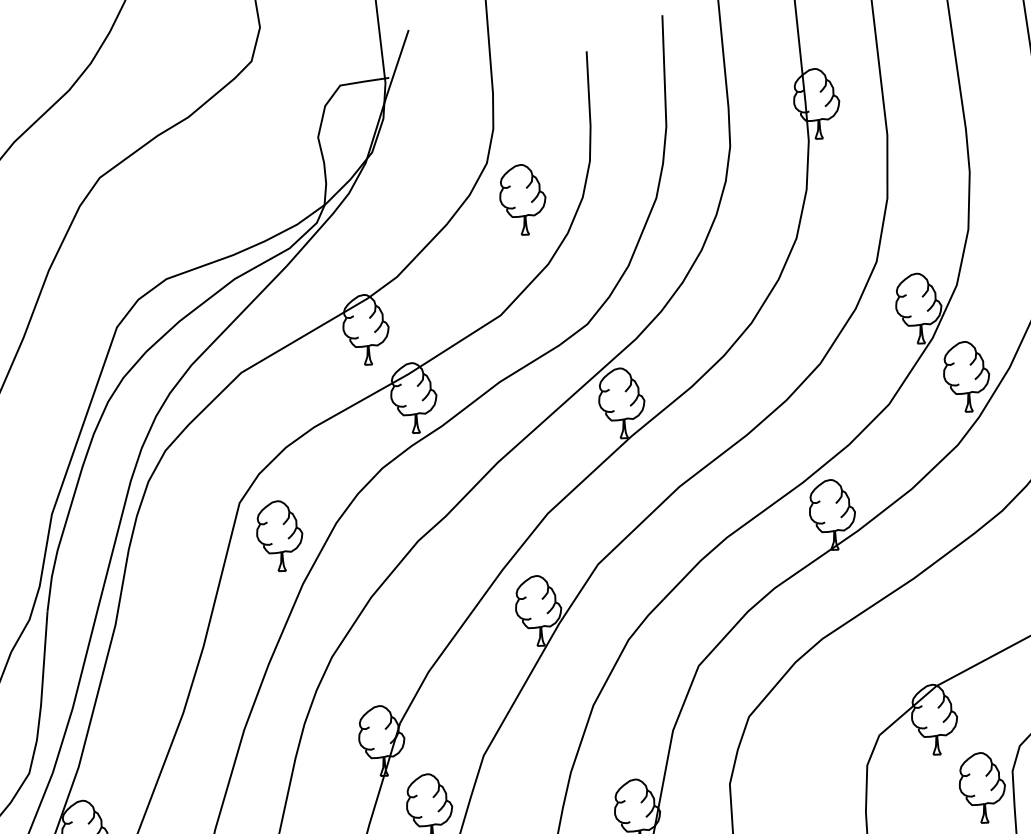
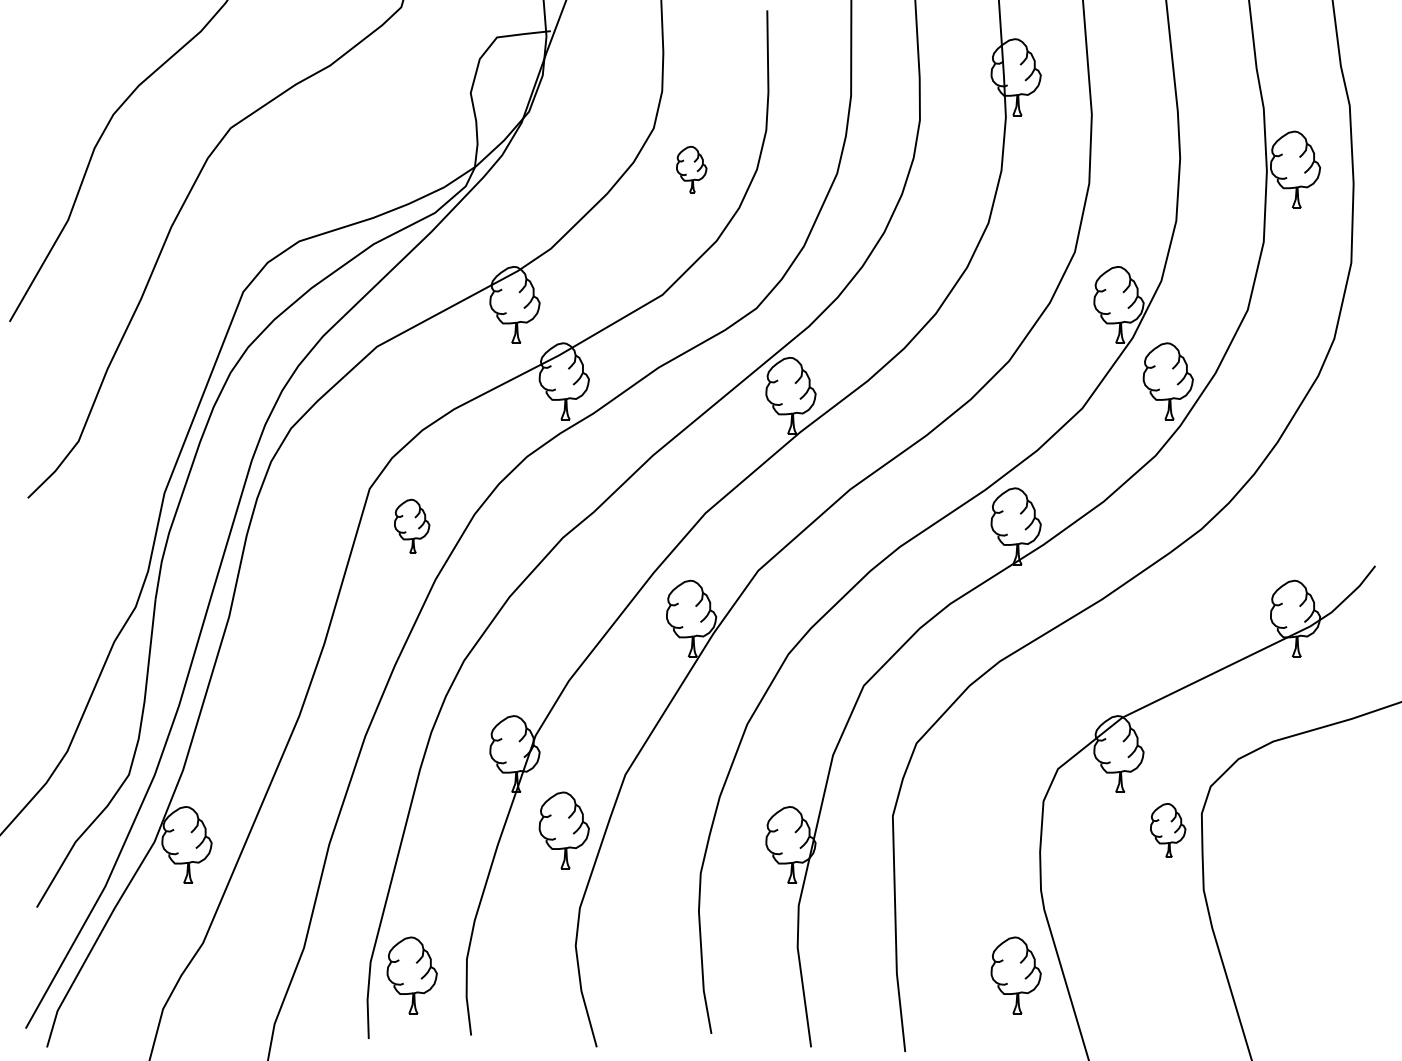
part: (522, 199) -> (691, 169), size x0.6
part: (279, 536) -> (411, 526), size x0.7
part: (981, 787) -> (1167, 830), size x0.7

